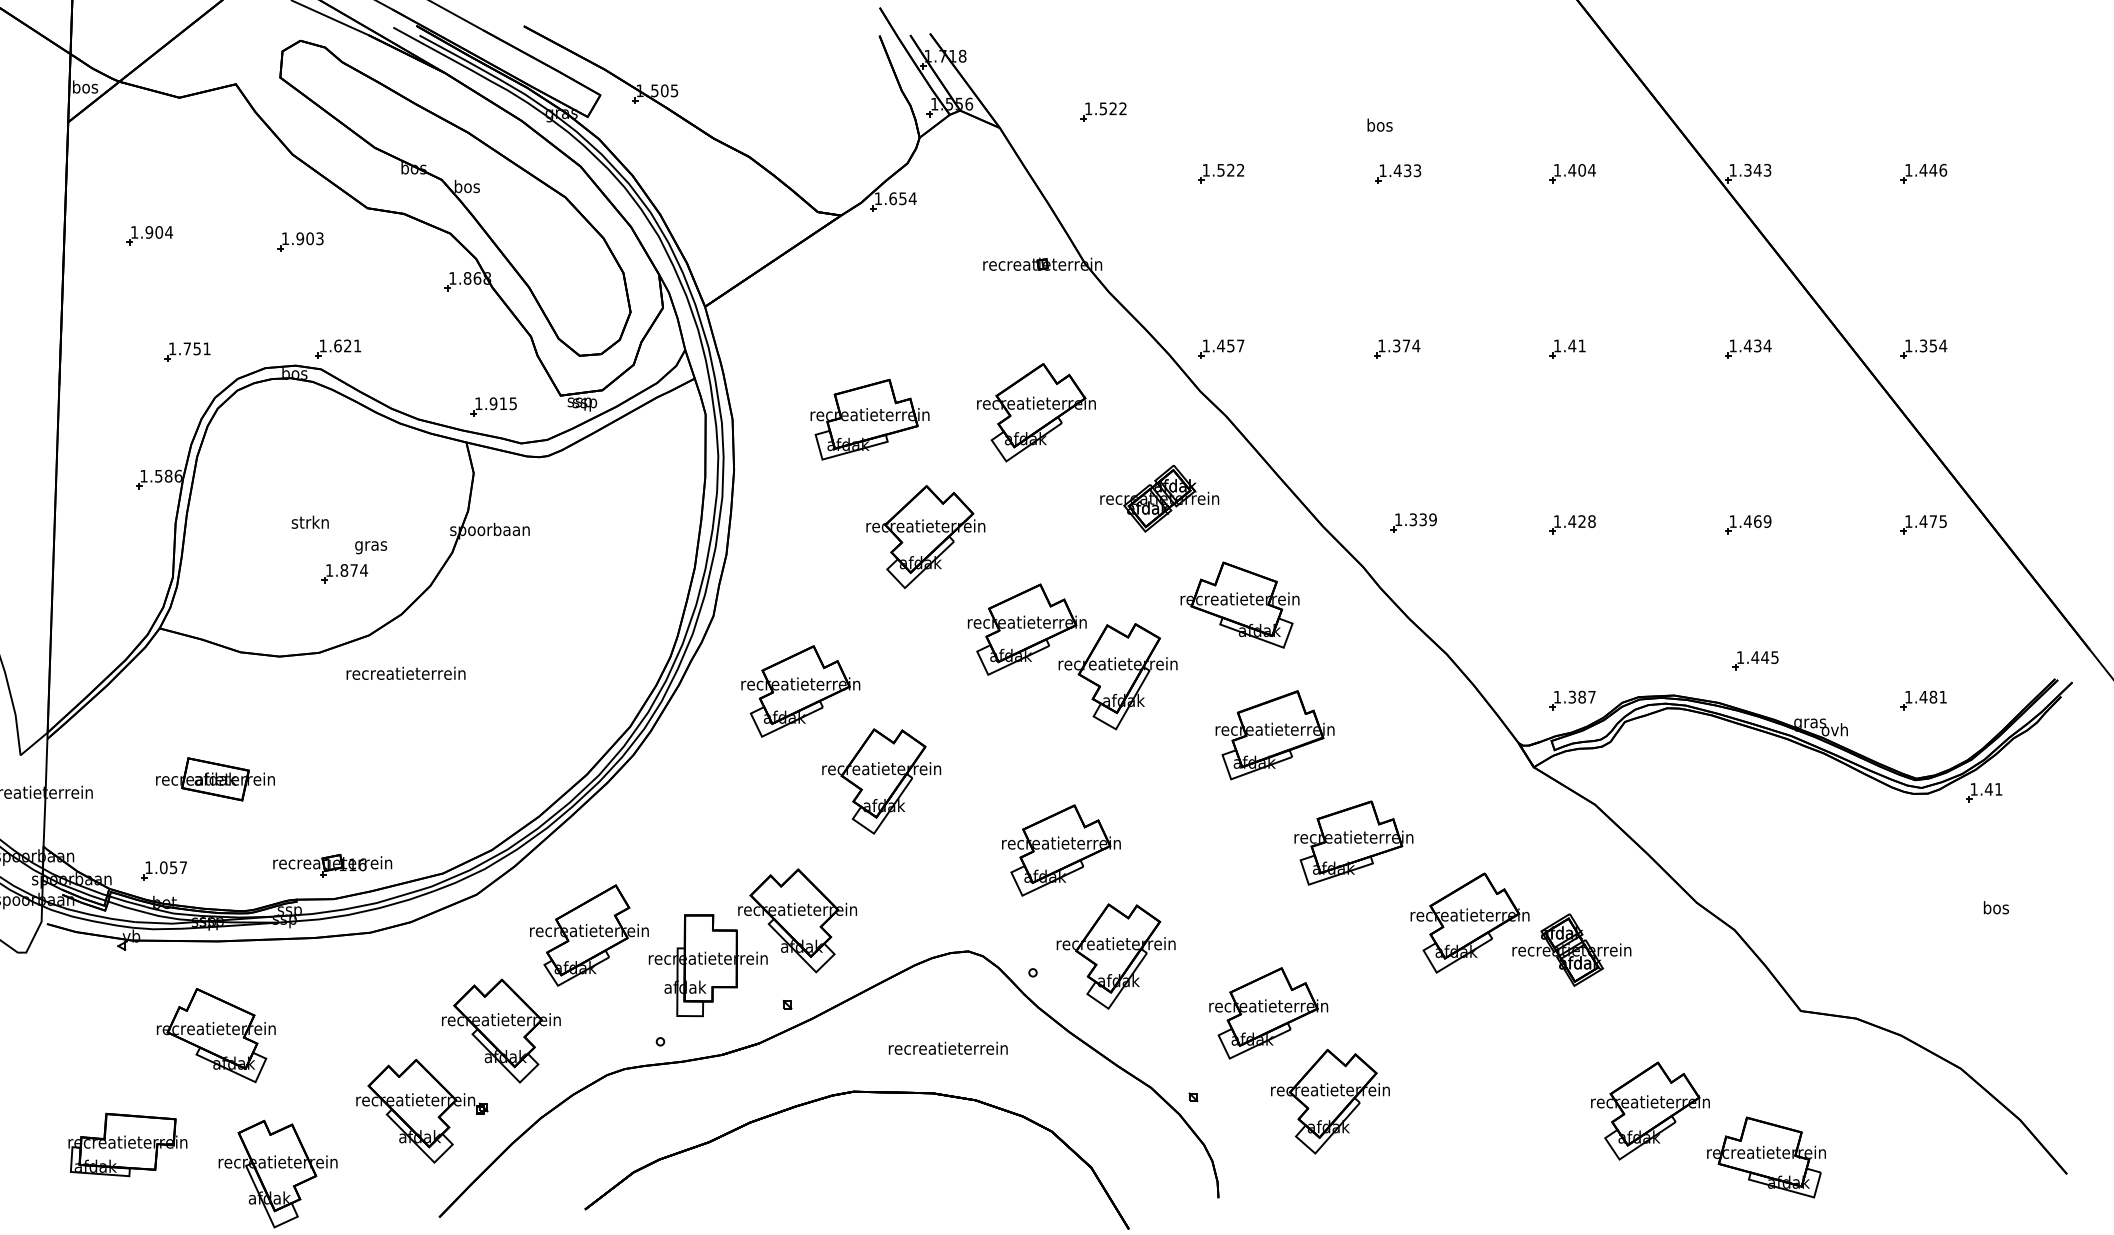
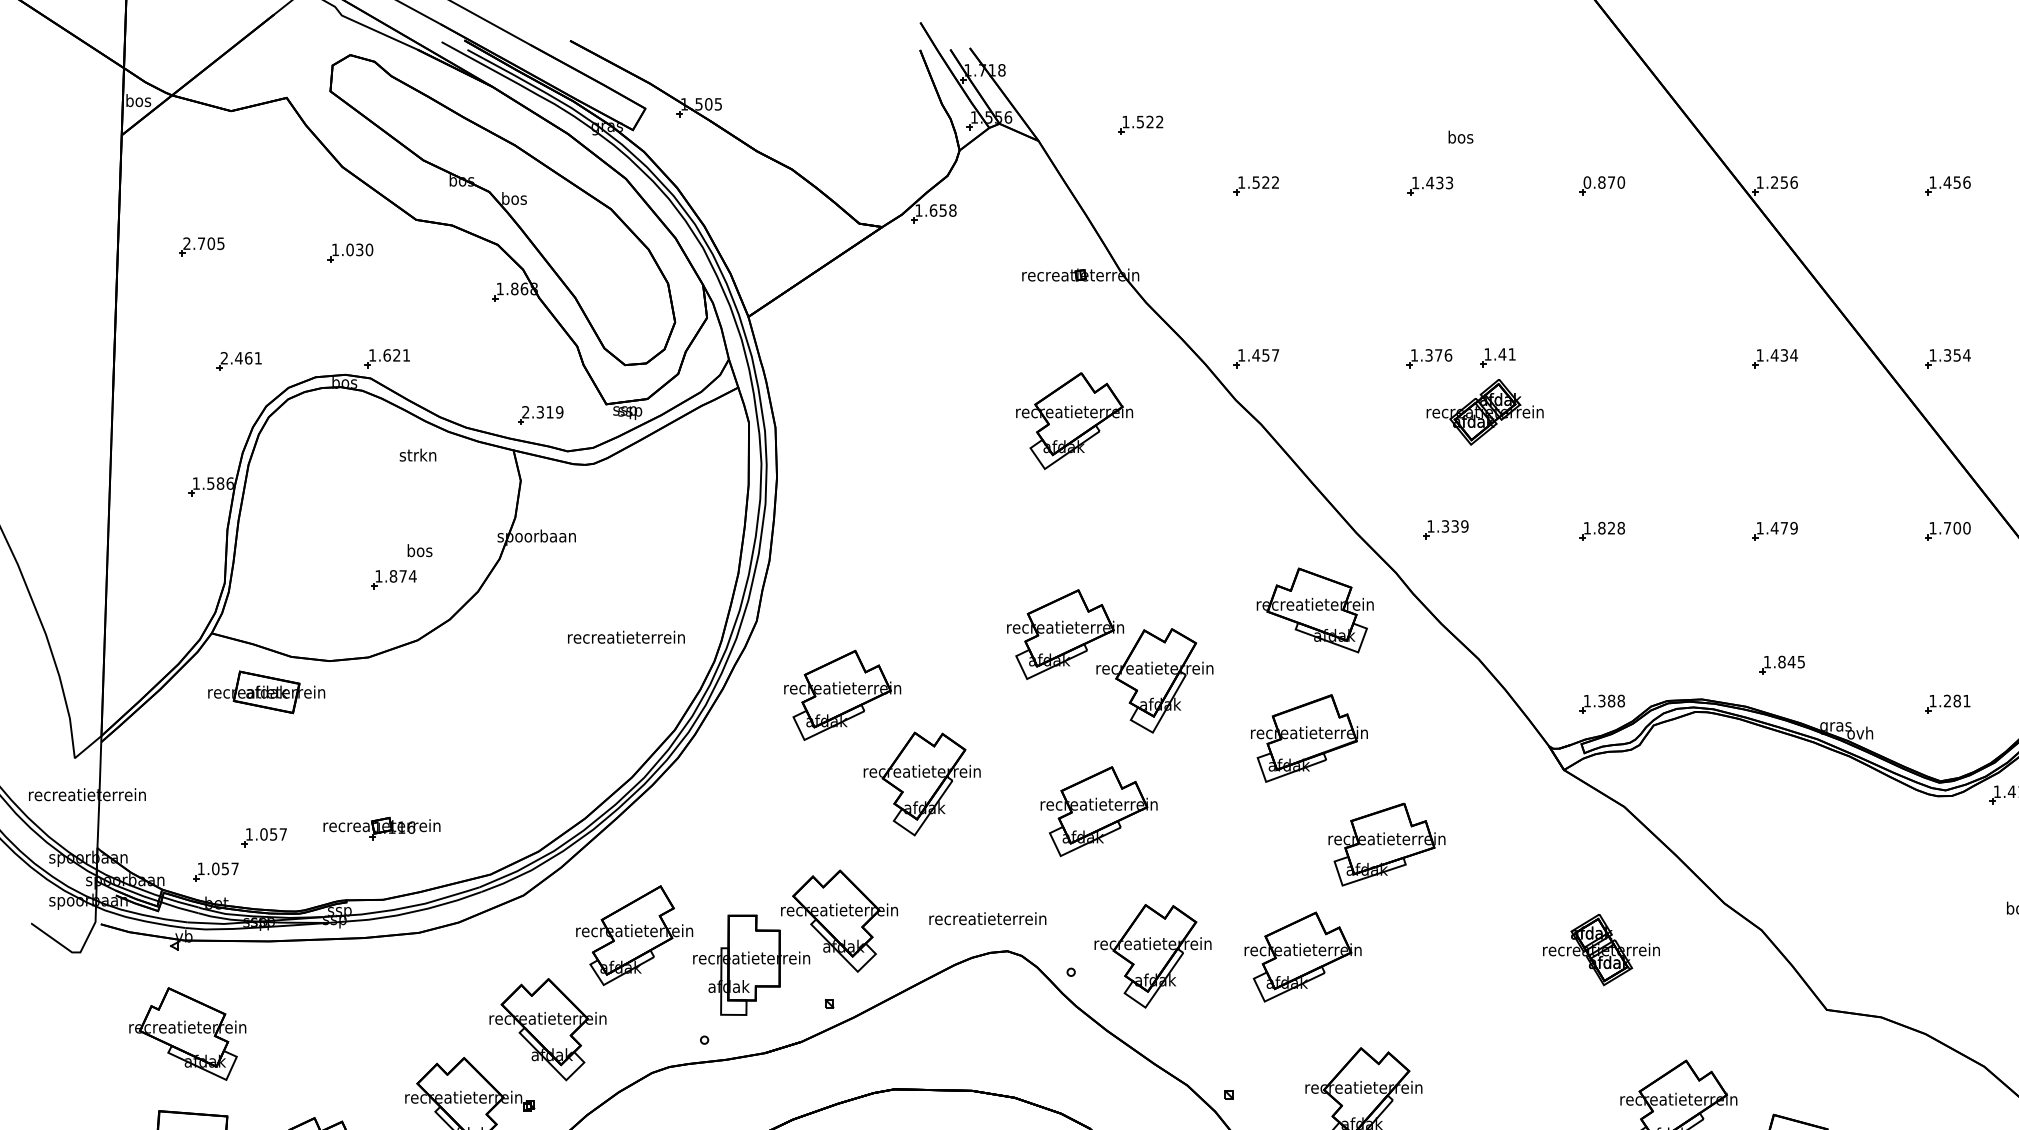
text: (1379, 124) -> (1460, 136), moved
text: (1574, 169) -> (1604, 181), 1.404 -> 0.870
text: (1757, 169) -> (1784, 181), 1.343 -> 1.256
text: (1933, 170) -> (1957, 182), 1.446 -> 1.456
text: (912, 198) -> (952, 210), 1.654 -> 1.658
text: (152, 232) -> (204, 243), 1.904 -> 2.705
text: (309, 238) -> (359, 249), 1.903 -> 1.030
text: (1416, 345) -> (1448, 354), 1.374 -> 1.376
text: (184, 348) -> (236, 357), 1.751 -> 2.461
part: (1567, 348) -> (1497, 356), moved
text: (496, 403) -> (543, 412), 1.915 -> 2.319
part: (869, 419) -> (910, 427), removed
part: (1159, 498) -> (1484, 412), moved
text: (309, 521) -> (417, 454), moved
text: (1572, 521) -> (1602, 528), 1.428 -> 1.828
text: (1757, 521) -> (1784, 528), 1.469 -> 1.479
text: (1933, 521) -> (1957, 528), 1.475 -> 1.700
part: (925, 537) -> (965, 543), removed
text: (371, 545) -> (420, 551), gras -> bos
part: (1239, 604) -> (1314, 609), moved
text: (1755, 657) -> (1782, 662), 1.445 -> 1.845
text: (405, 672) -> (625, 636), moved
text: (1591, 696) -> (1620, 700), 1.387 -> 1.388
text: (1923, 696) -> (1947, 700), 1.481 -> 1.281
part: (215, 779) -> (266, 692), moved
part: (212, 835) -> (263, 837), added
part: (1061, 850) -> (1099, 811), moved
part: (332, 865) -> (381, 828), moved
part: (1469, 922) -> (1500, 922), removed
part: (1268, 1013) -> (1302, 957), moved
part: (216, 1035) -> (187, 1033), moved
text: (948, 1047) -> (988, 917), moved

